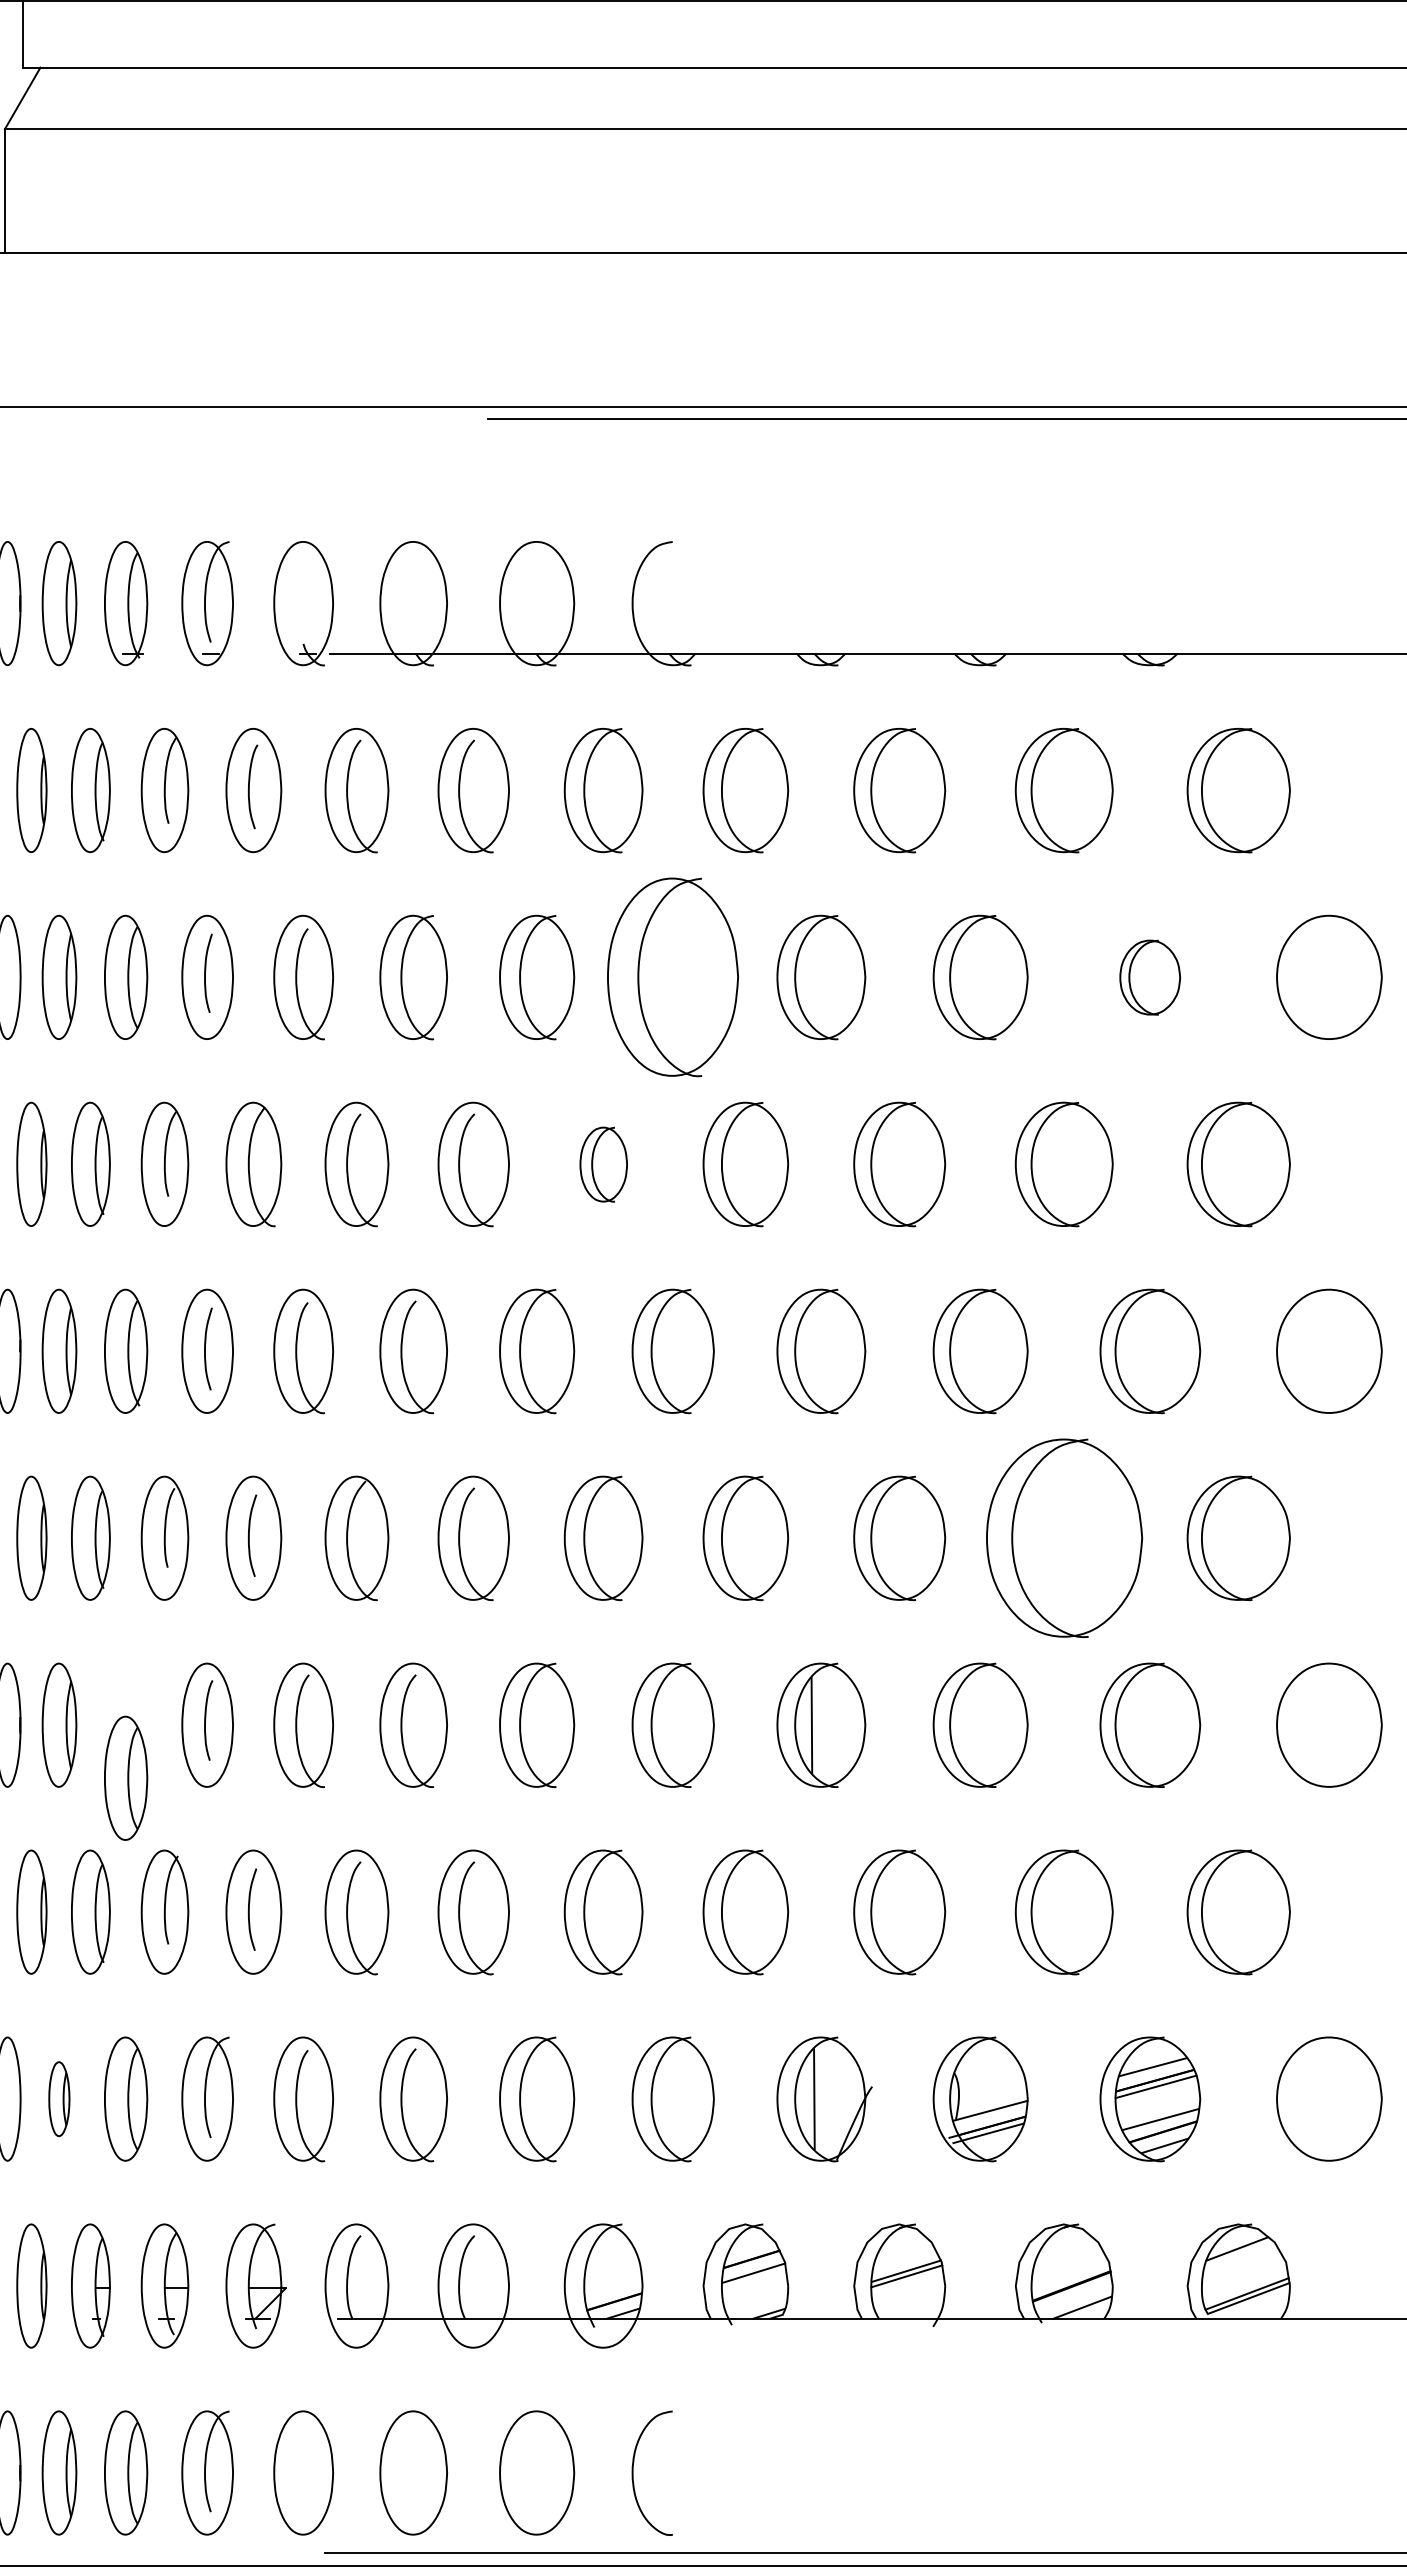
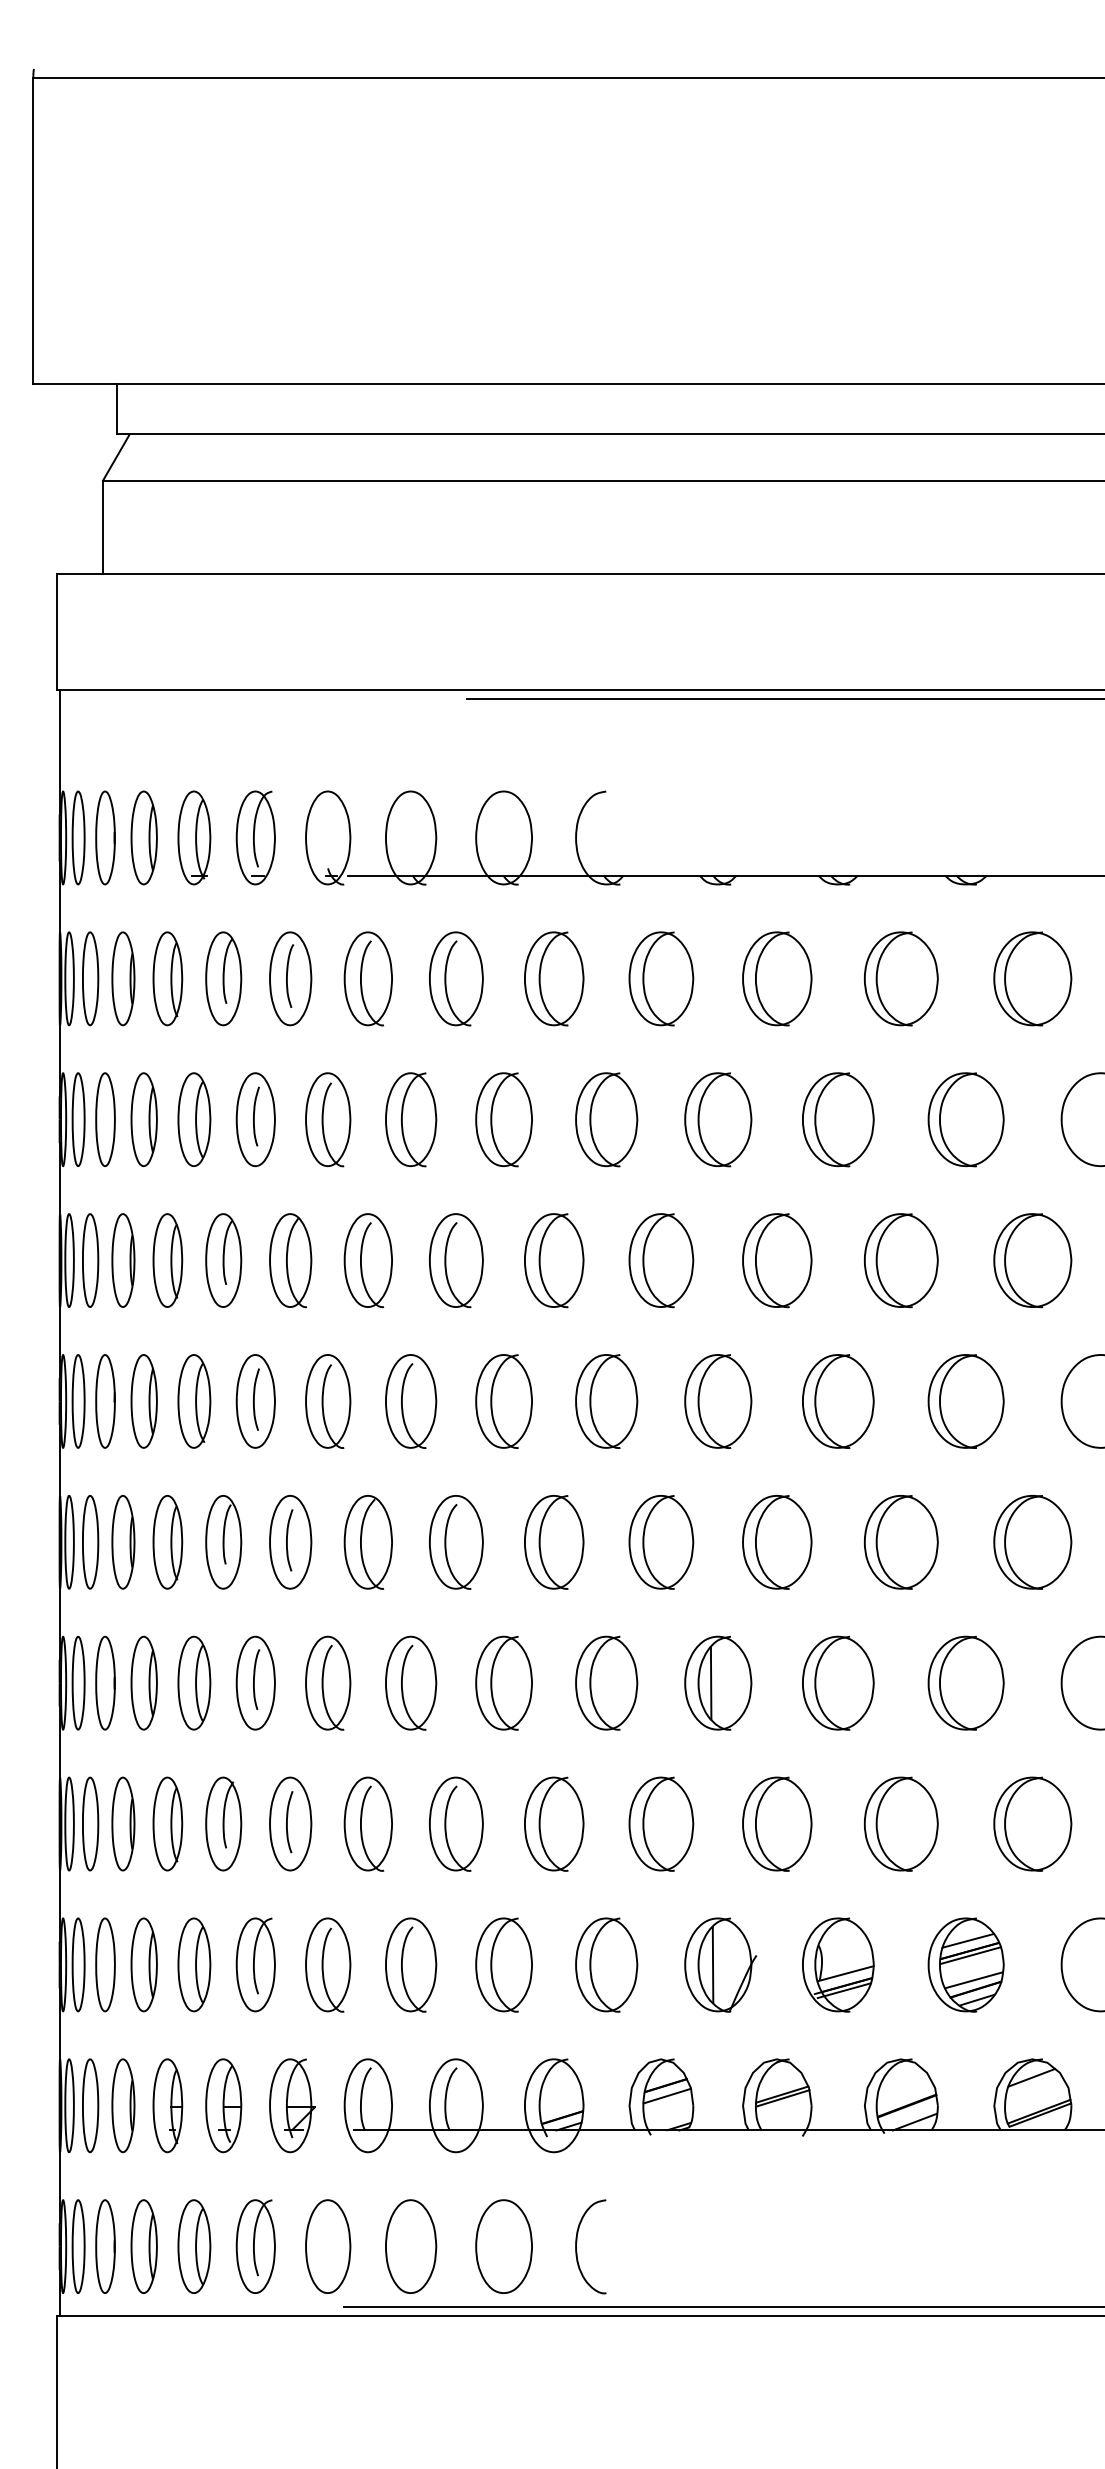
part: (672, 977) -> (606, 1119), size x0.62
part: (1149, 977) -> (965, 1119), size x1.67
part: (603, 1164) -> (554, 1260), size x1.67
part: (1063, 1538) -> (900, 1542), size x0.62
part: (126, 1777) -> (194, 1682), moved
part: (58, 2098) -> (143, 1964), size x1.67

